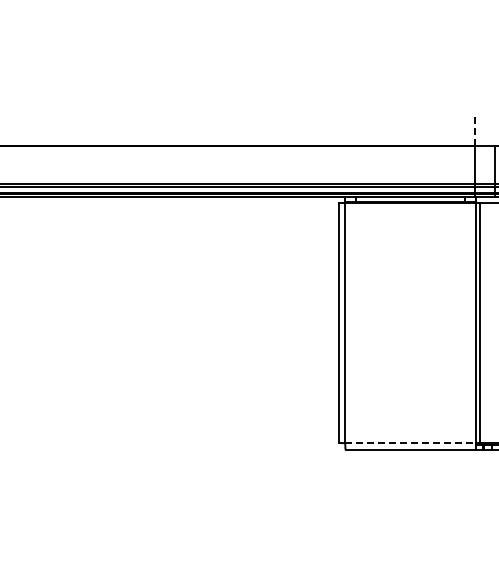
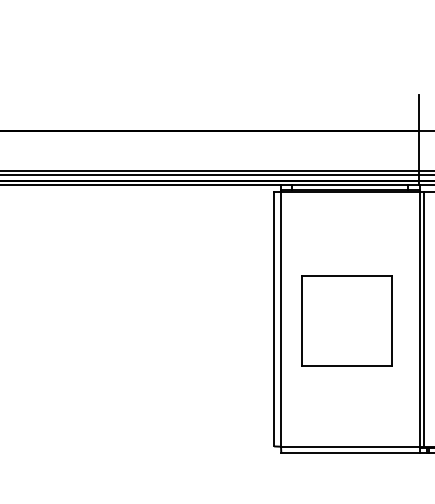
line: (474, 129) -> (418, 113), dashed -> solid
part: (406, 324) -> (346, 320), added
line: (410, 443) -> (350, 447), dashed -> solid

